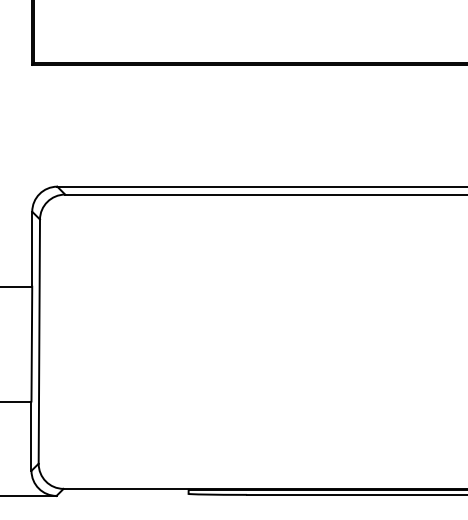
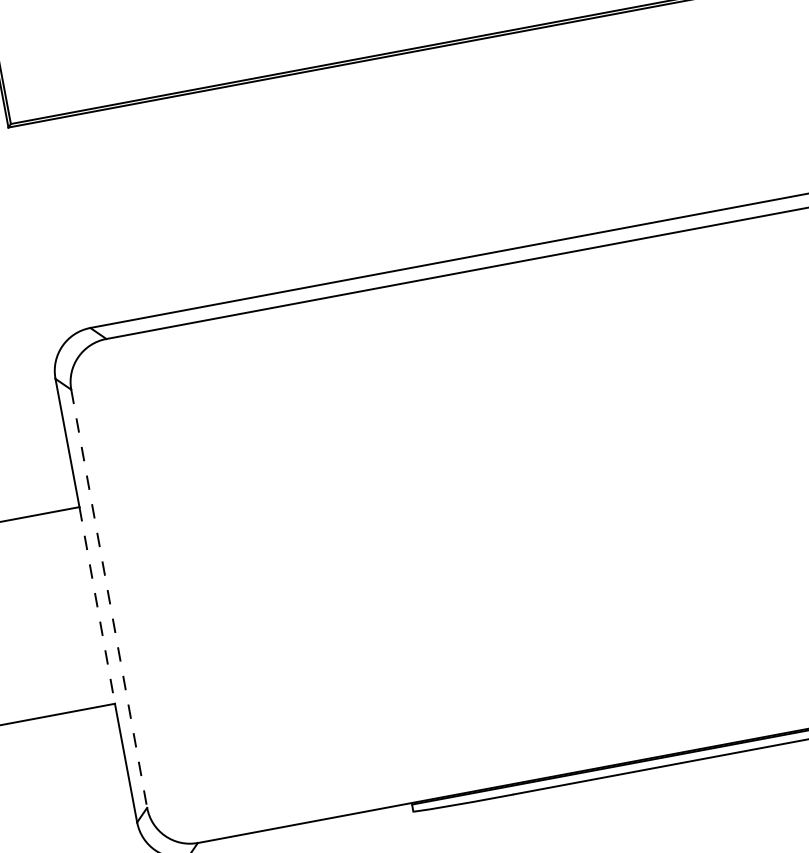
line: (39, 342) -> (109, 600), solid -> dashed
line: (31, 344) -> (96, 606), solid -> dashed

